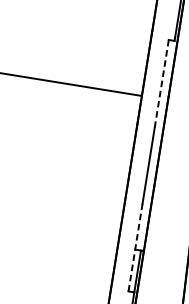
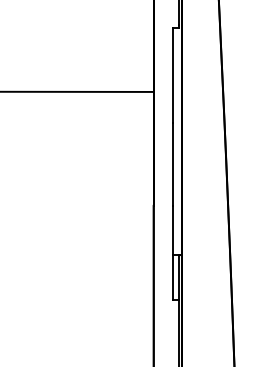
line: (161, 84) -> (172, 76), dashed -> solid
line: (135, 247) -> (172, 252), dashed -> solid

